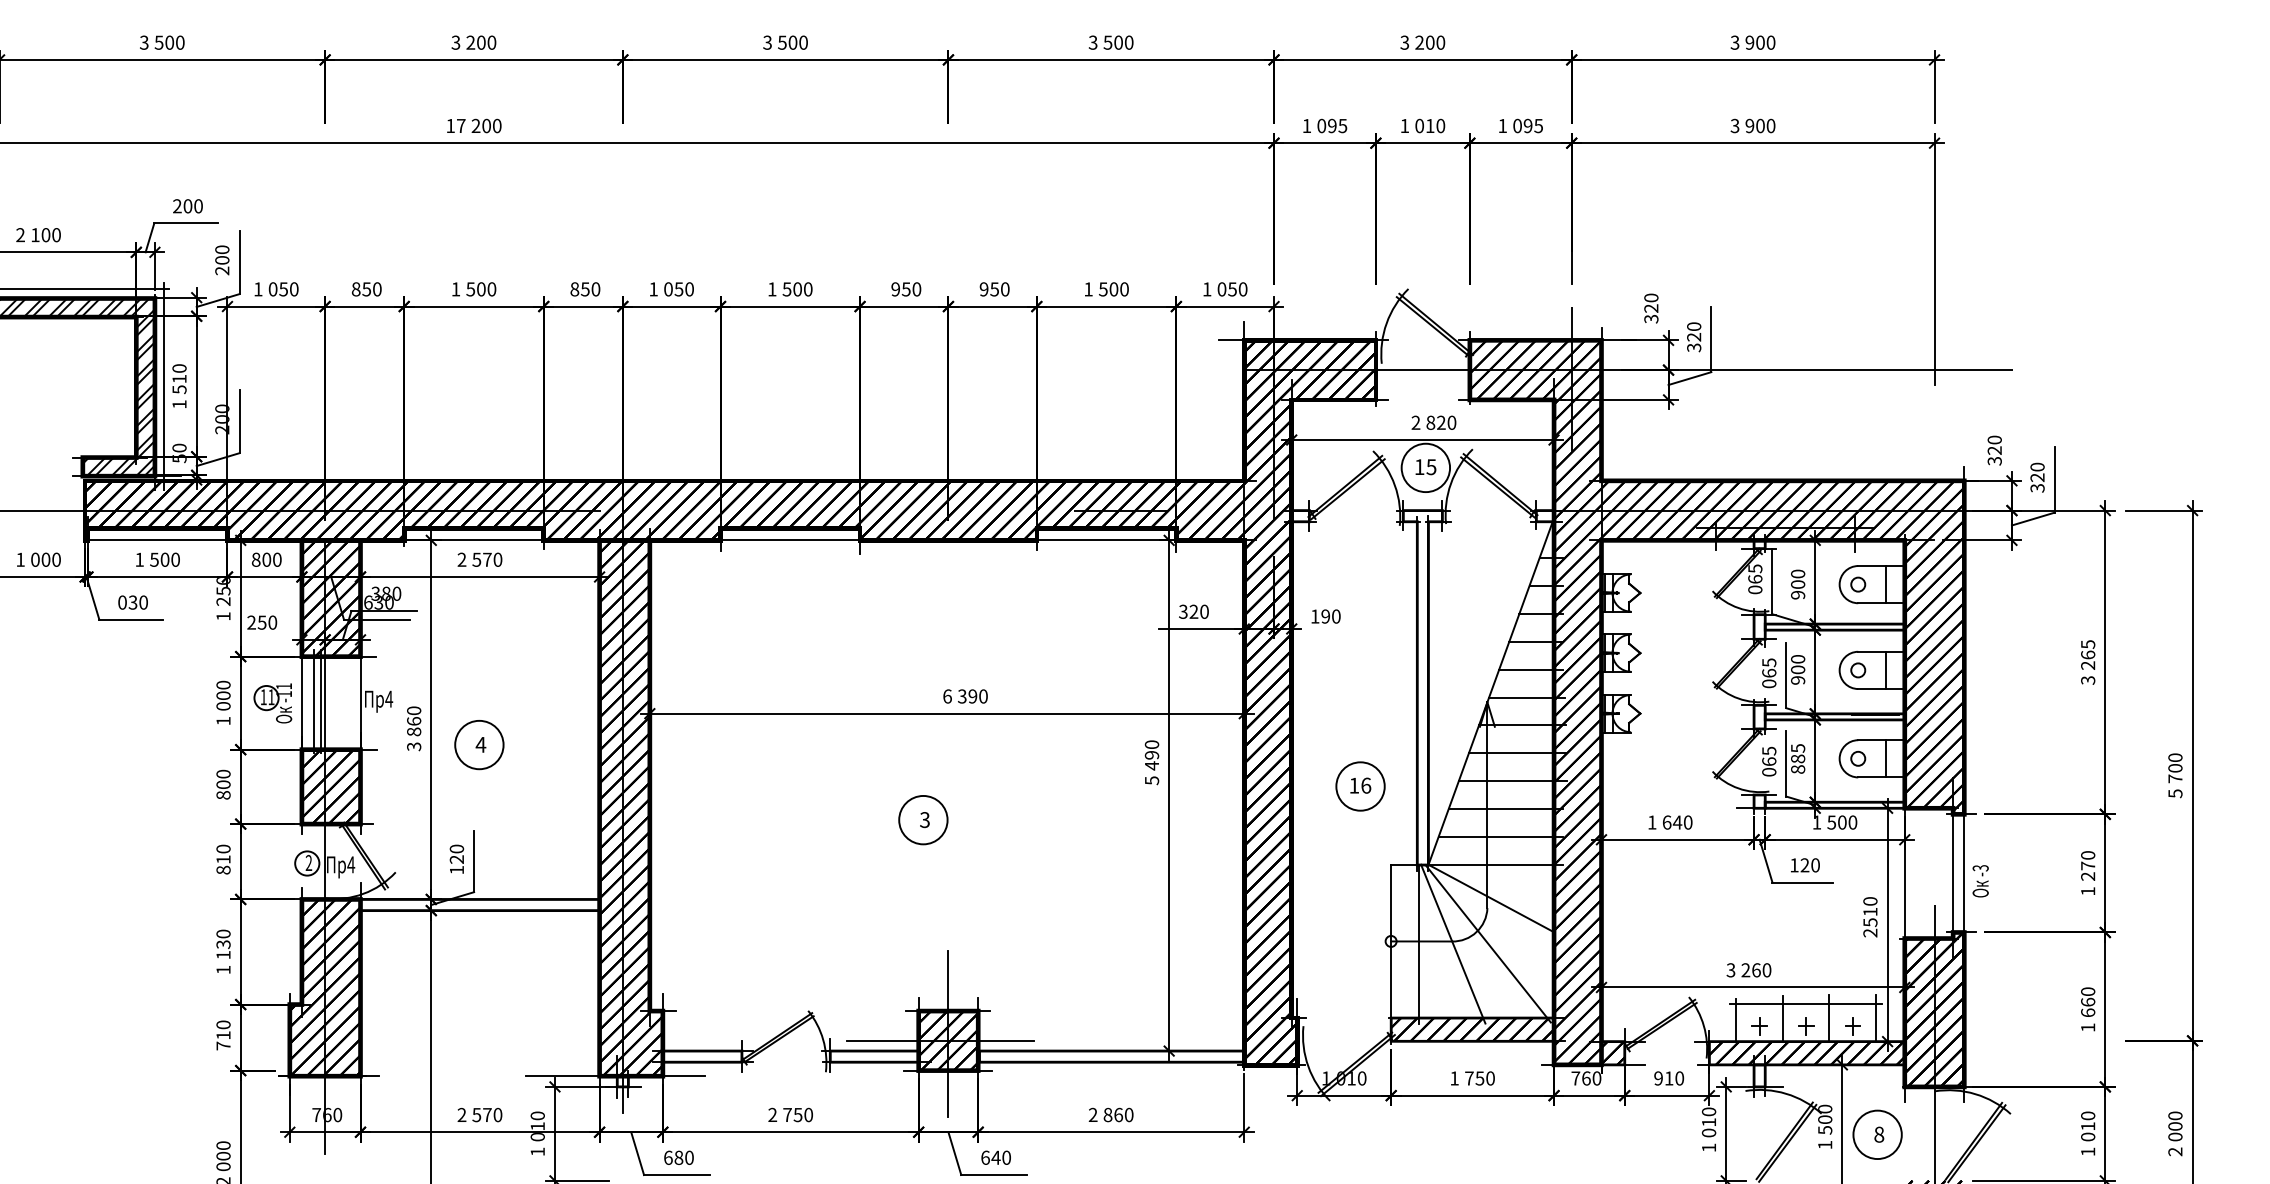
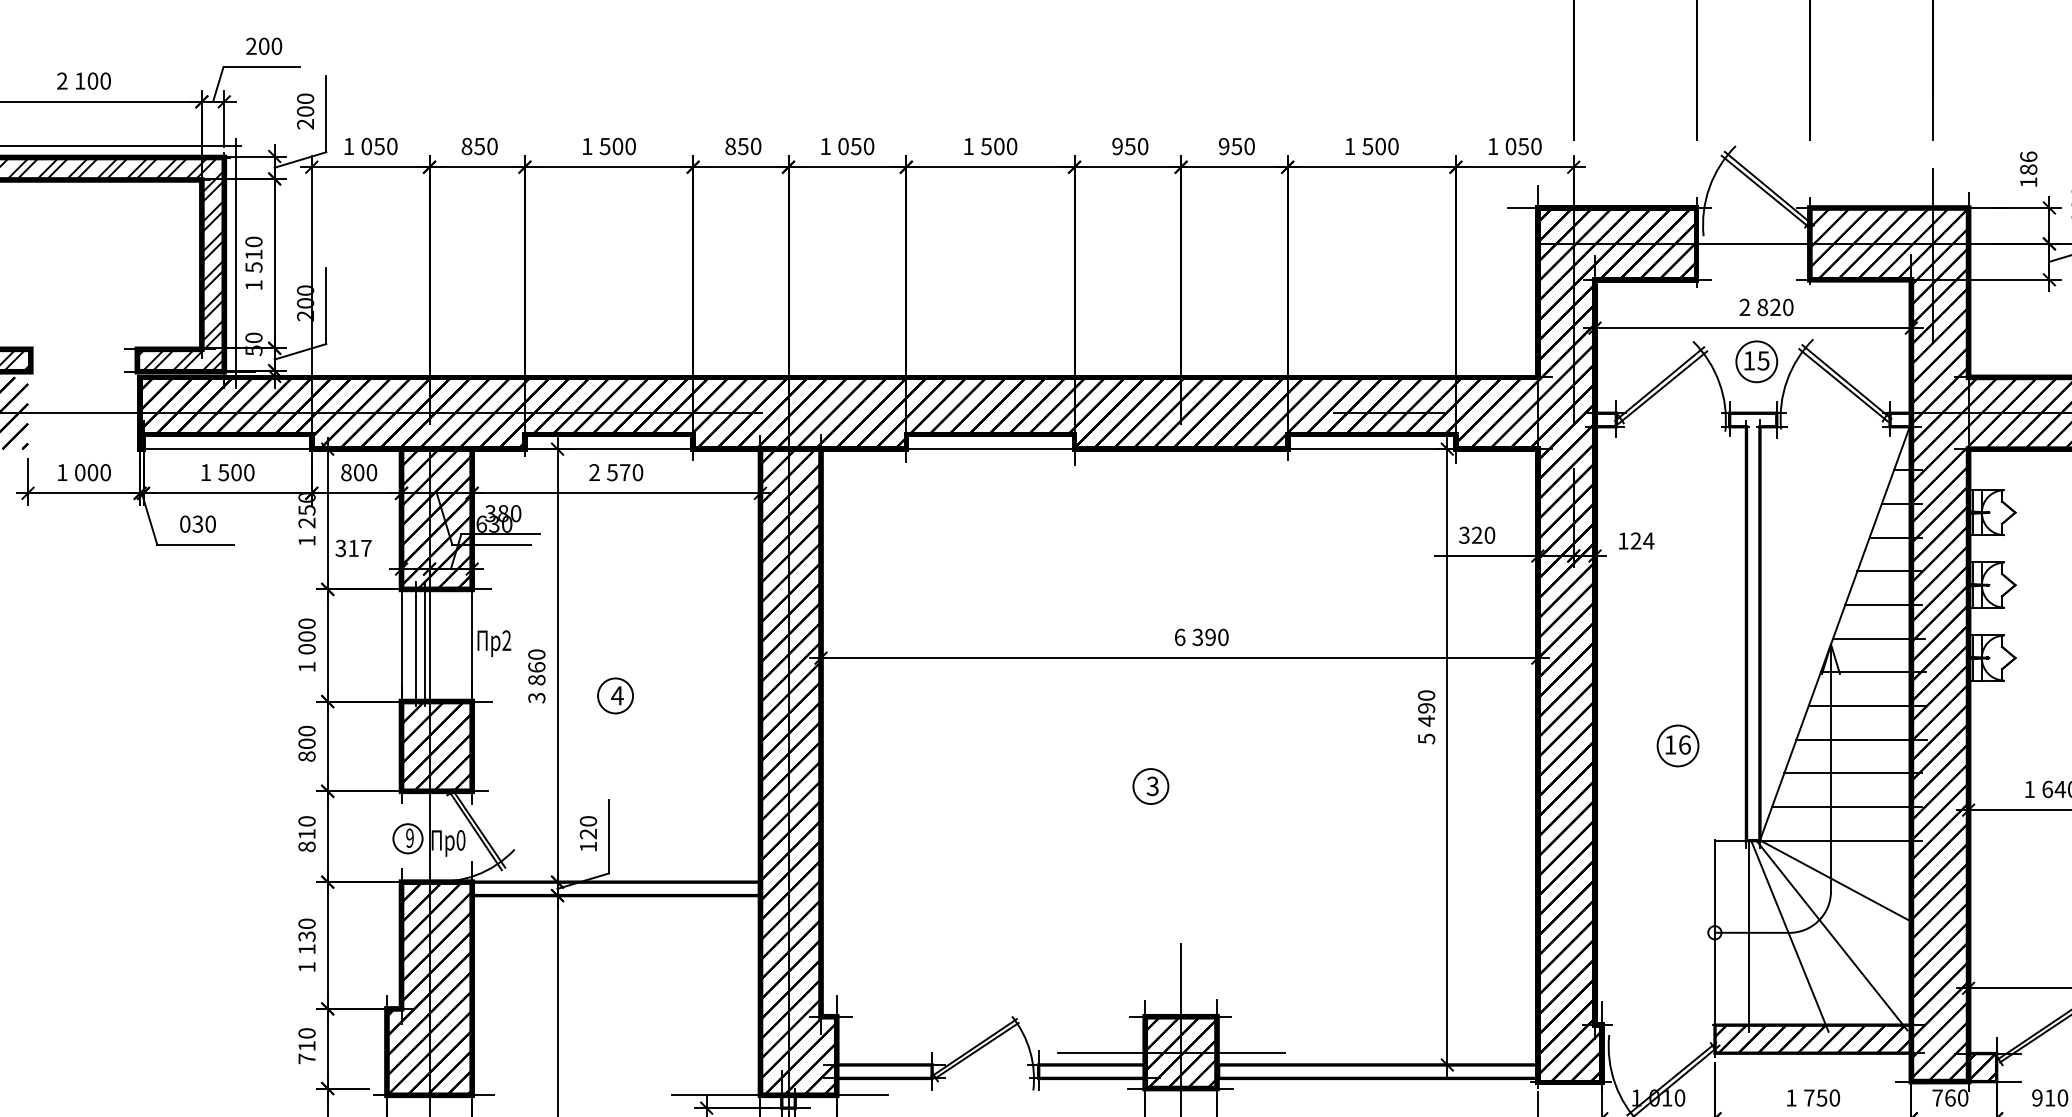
text: (1651, 308) -> (2028, 169), 320 -> 186
circle: (1425, 467) -> (1756, 361), size x0.7
text: (1330, 616) -> (1641, 540), 190 -> 124
text: (262, 622) -> (354, 548), 250 -> 317
text: (389, 698) -> (507, 639), 4 -> 2
part: (272, 703) -> (366, 645), removed
circle: (479, 744) -> (615, 695), size x0.6
circle: (1360, 786) -> (1677, 745), size x0.7
circle: (923, 819) -> (1151, 785), size x0.6
text: (308, 863) -> (409, 838), 2 -> 9
text: (351, 864) -> (461, 840), 4 -> 0

